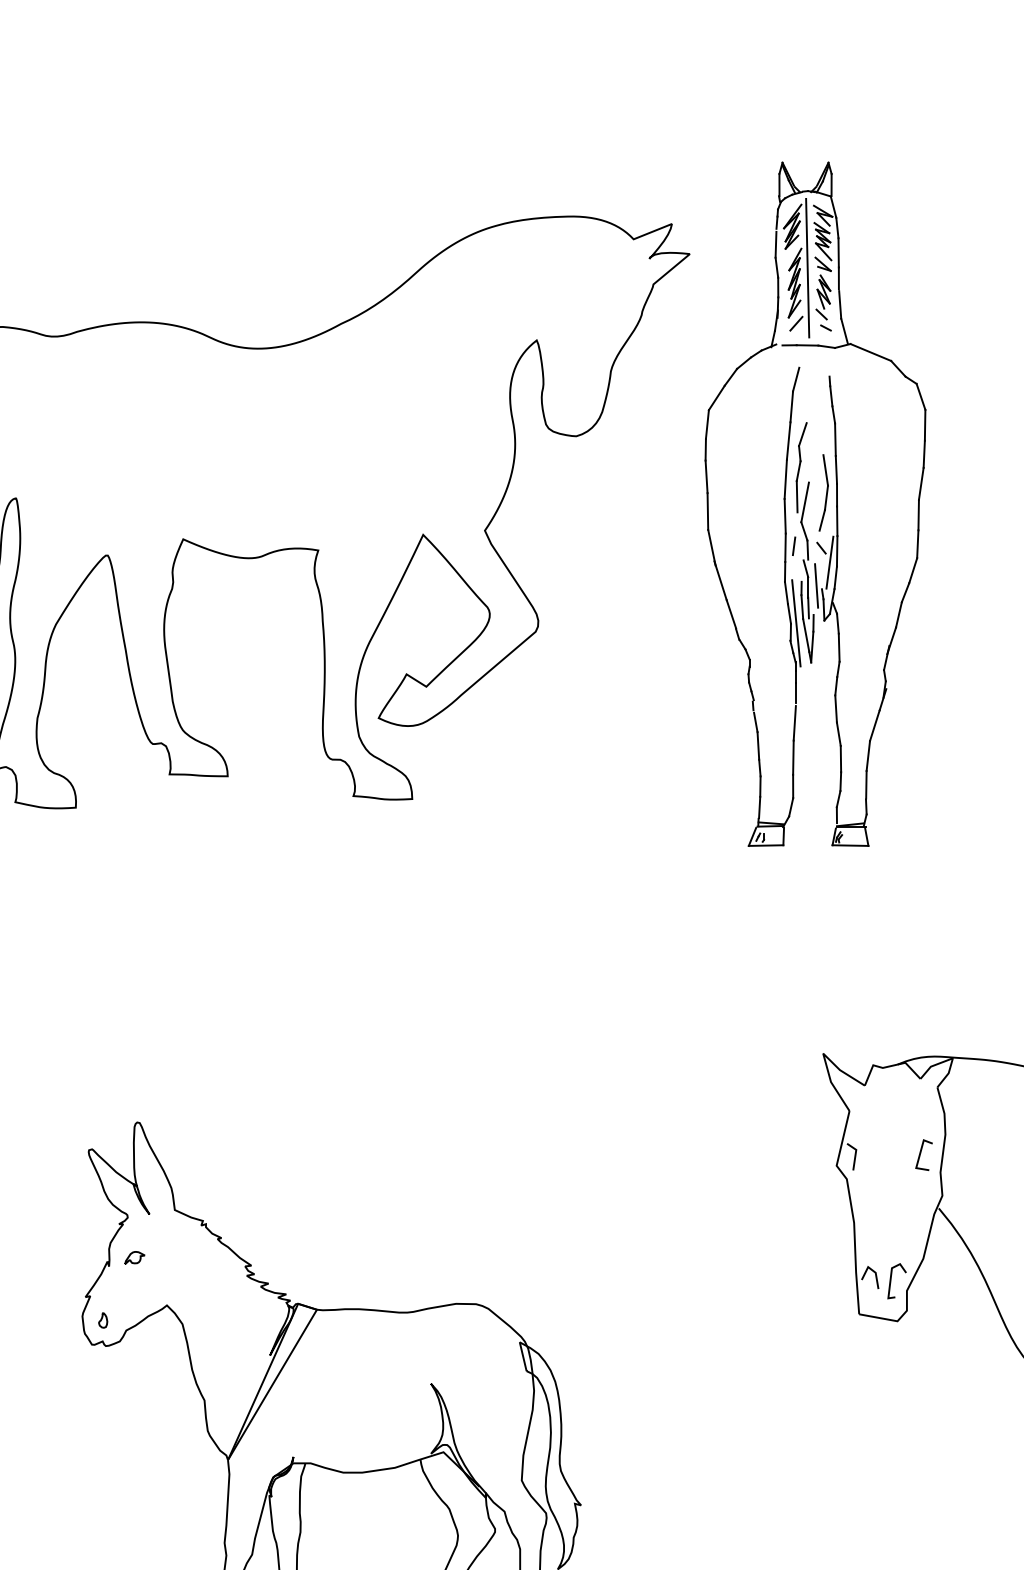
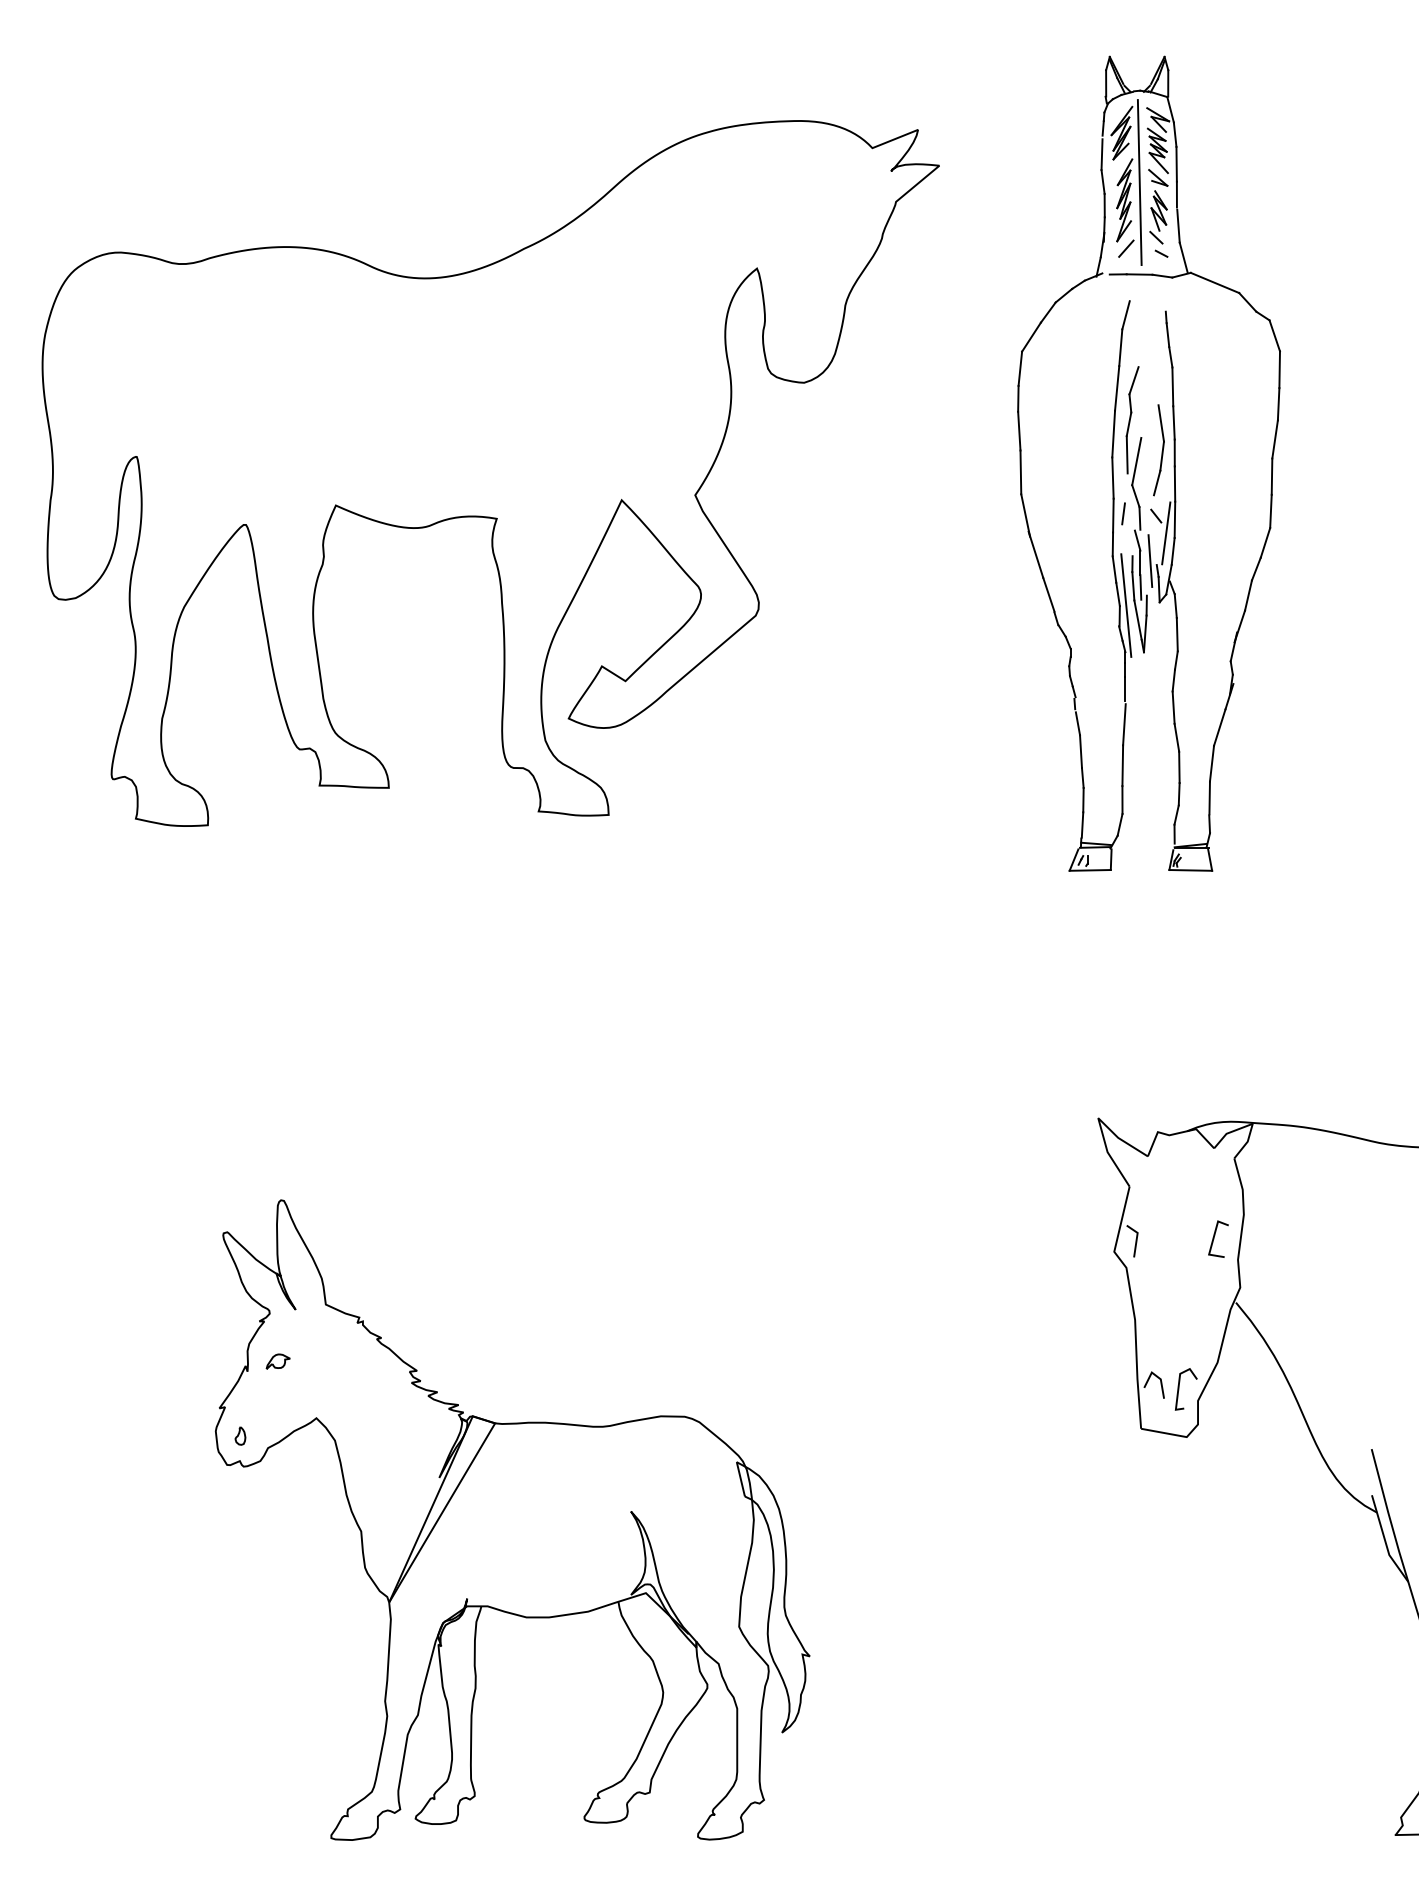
part: (806, 500) -> (1138, 459), moved

